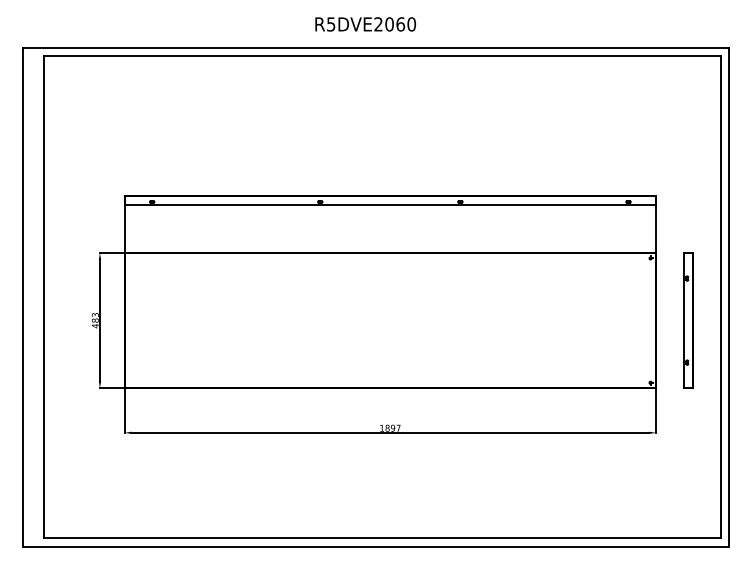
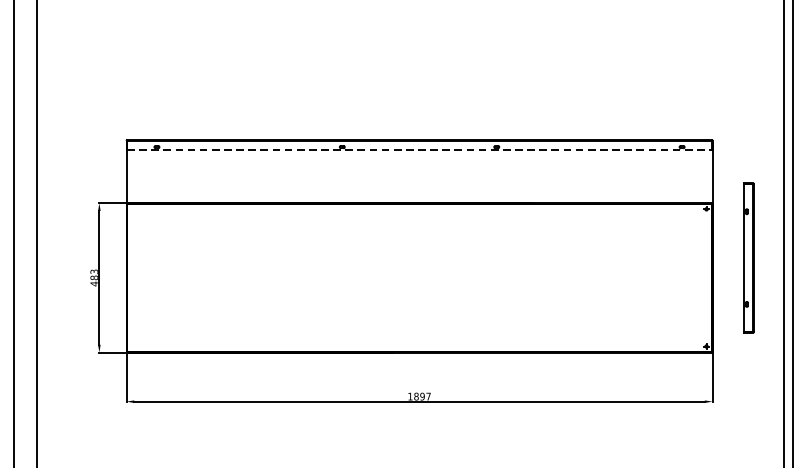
line: (390, 204) -> (419, 149), solid -> dashed
part: (688, 320) -> (748, 257), moved

